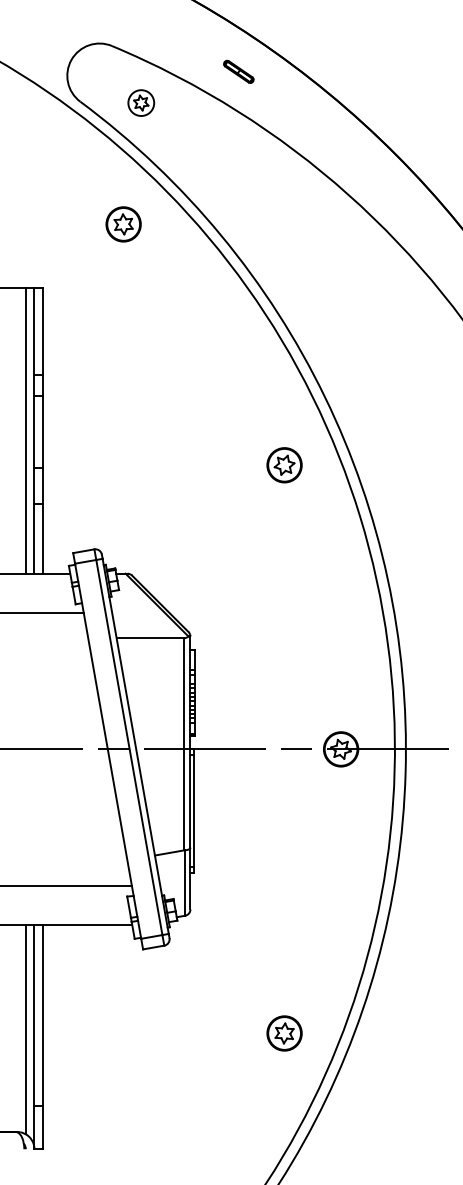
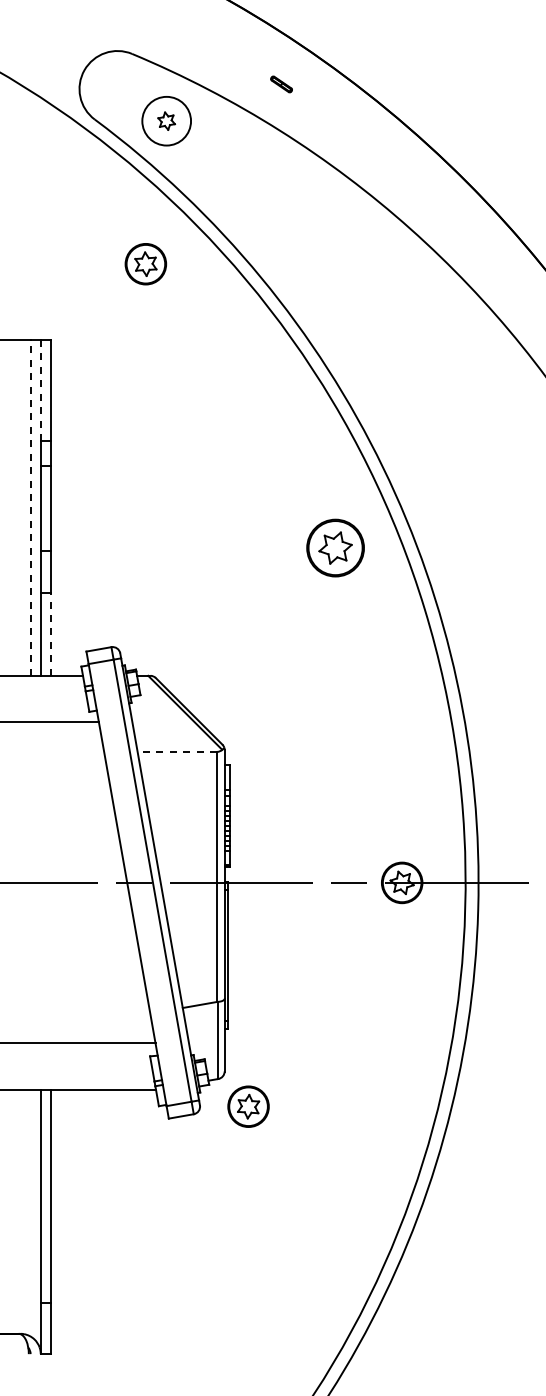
part: (238, 71) -> (281, 84), size x0.6
circle: (141, 103) -> (166, 121), size x1.6
line: (34, 331) -> (40, 390), solid -> dashed
line: (25, 430) -> (30, 507), solid -> dashed
part: (284, 464) -> (335, 547), size x1.4
line: (42, 538) -> (50, 634), solid -> dashed
line: (150, 637) -> (177, 751), solid -> dashed
line: (25, 1029) -> (30, 1213), removed
part: (284, 1033) -> (248, 1106), moved

